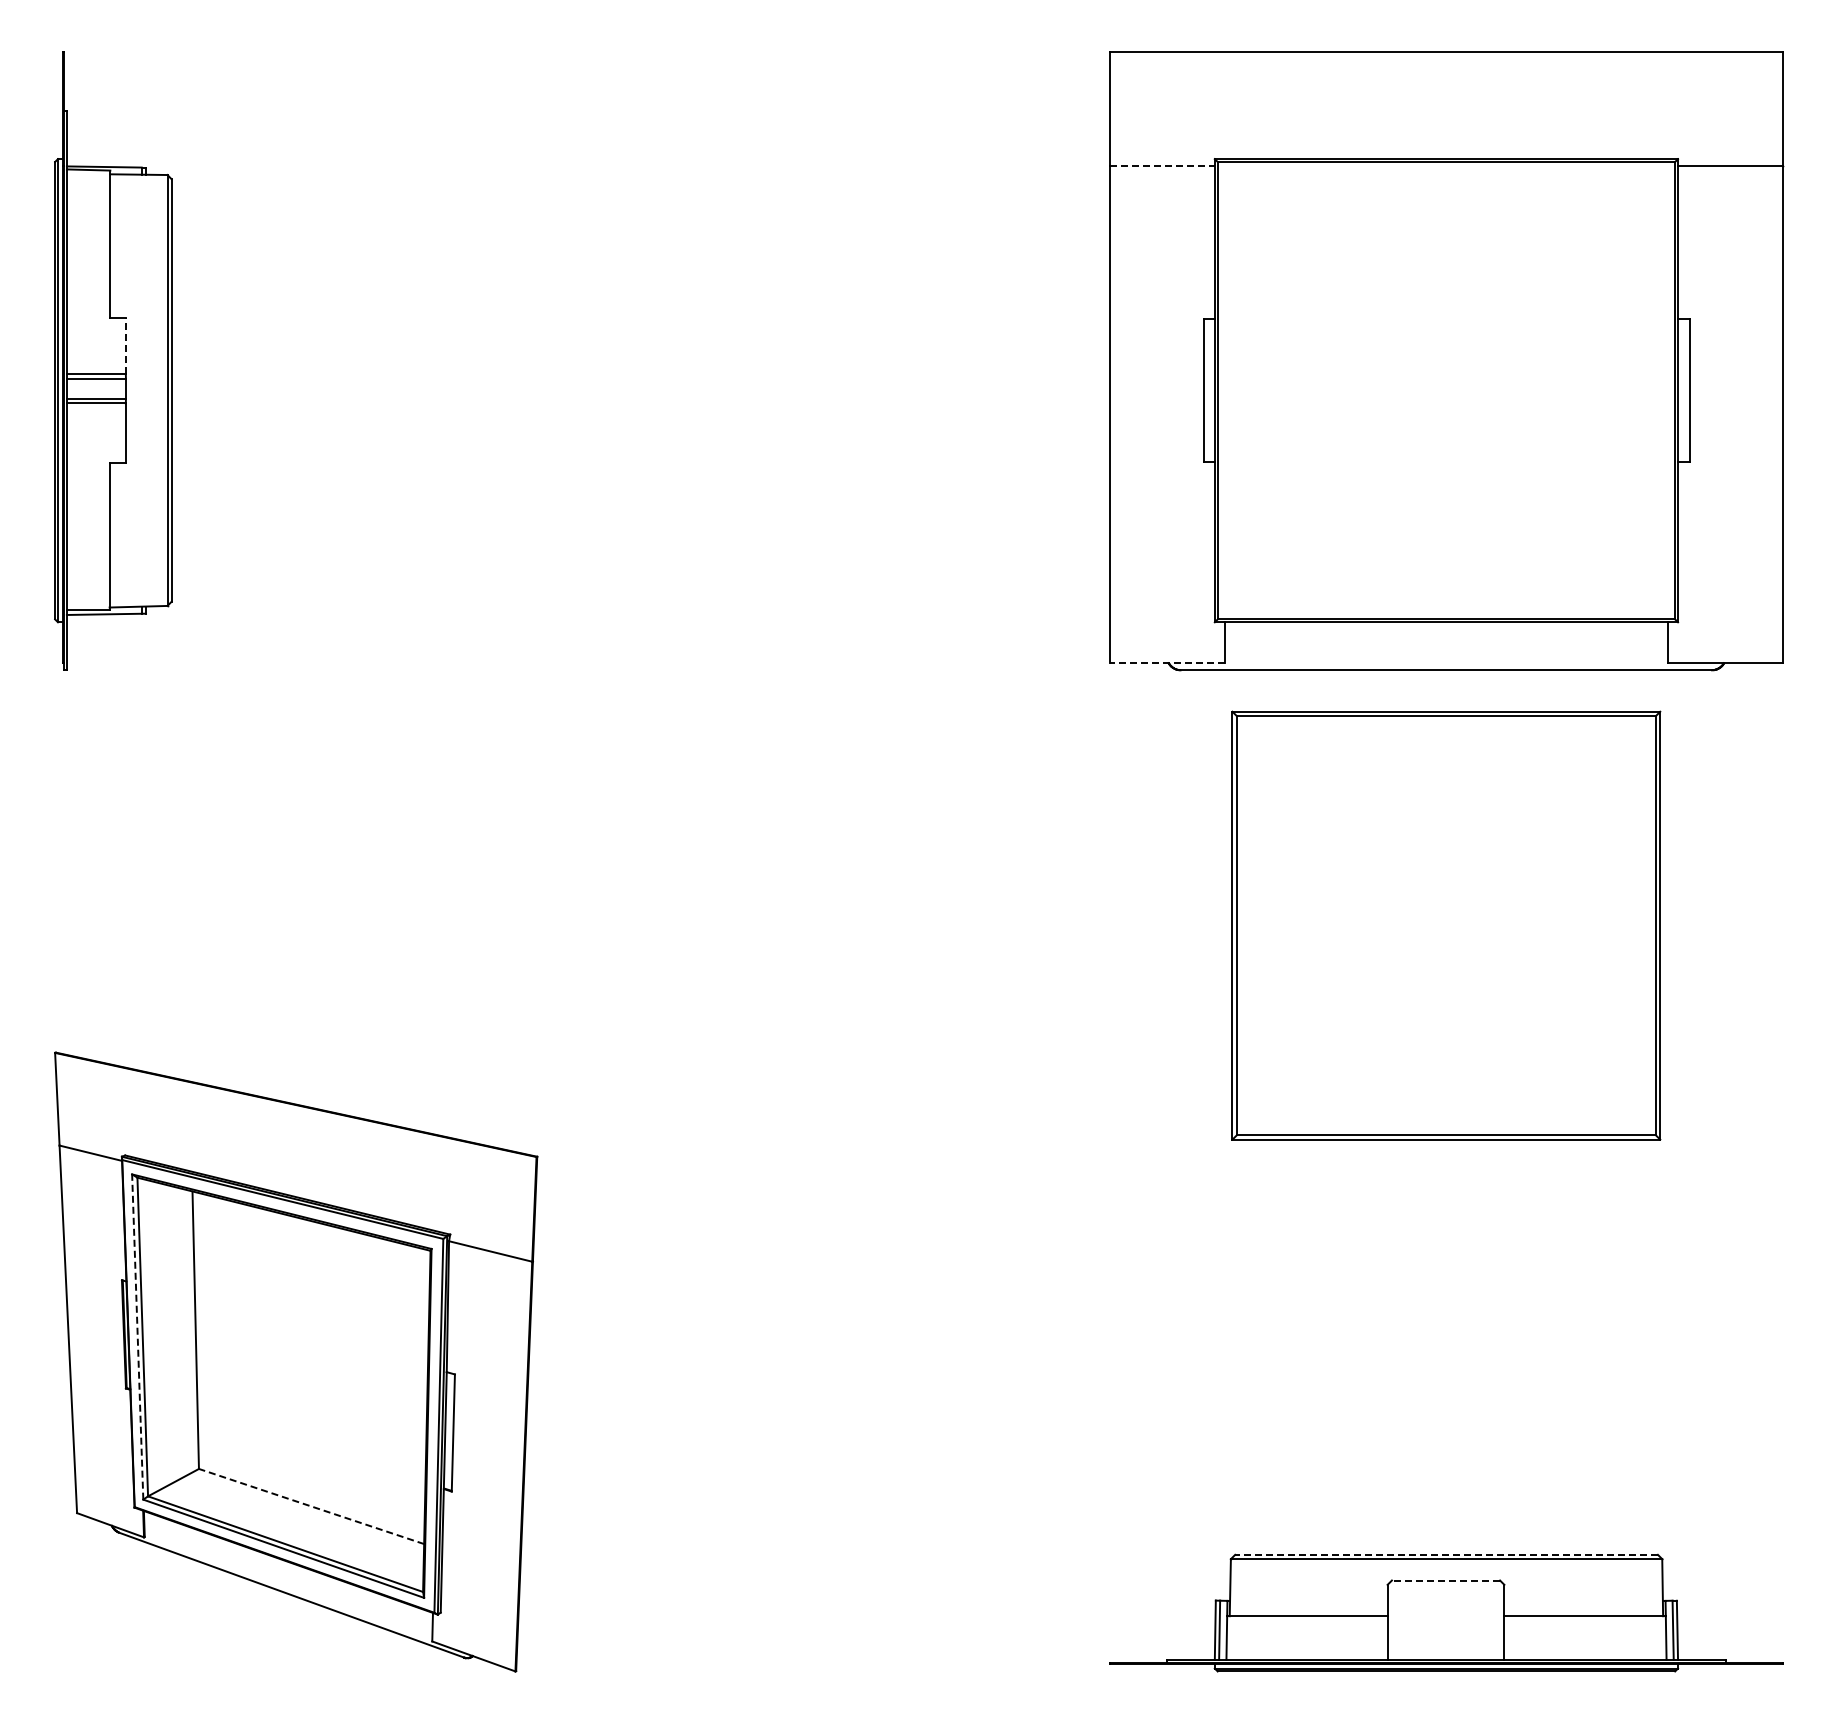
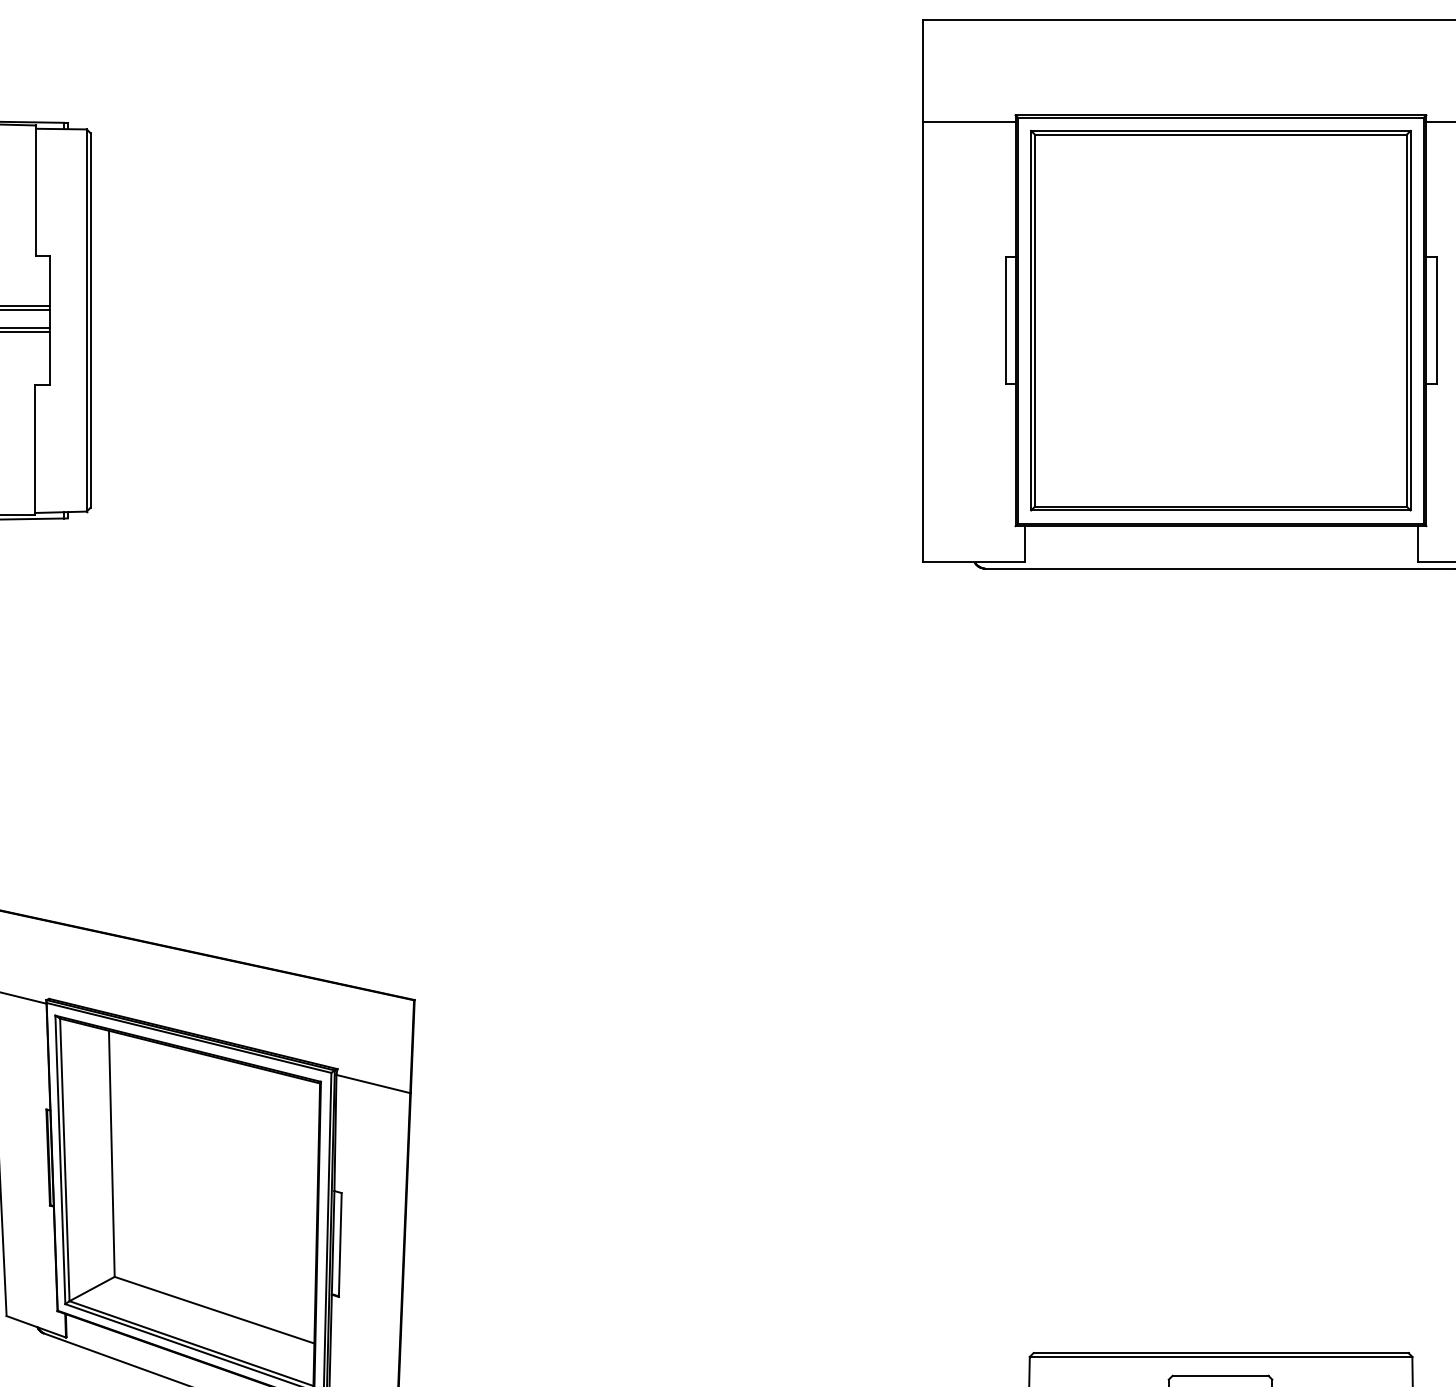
line: (1163, 166) -> (970, 121), dashed -> solid
line: (125, 345) -> (49, 280), dashed -> solid
line: (1167, 663) -> (973, 562), dashed -> solid
part: (1446, 925) -> (1221, 320), moved
line: (137, 1337) -> (60, 1160), dashed -> solid
line: (311, 1506) -> (214, 1310), dashed -> solid
line: (1446, 1554) -> (1221, 1352), dashed -> solid
line: (1445, 1580) -> (1220, 1375), dashed -> solid

